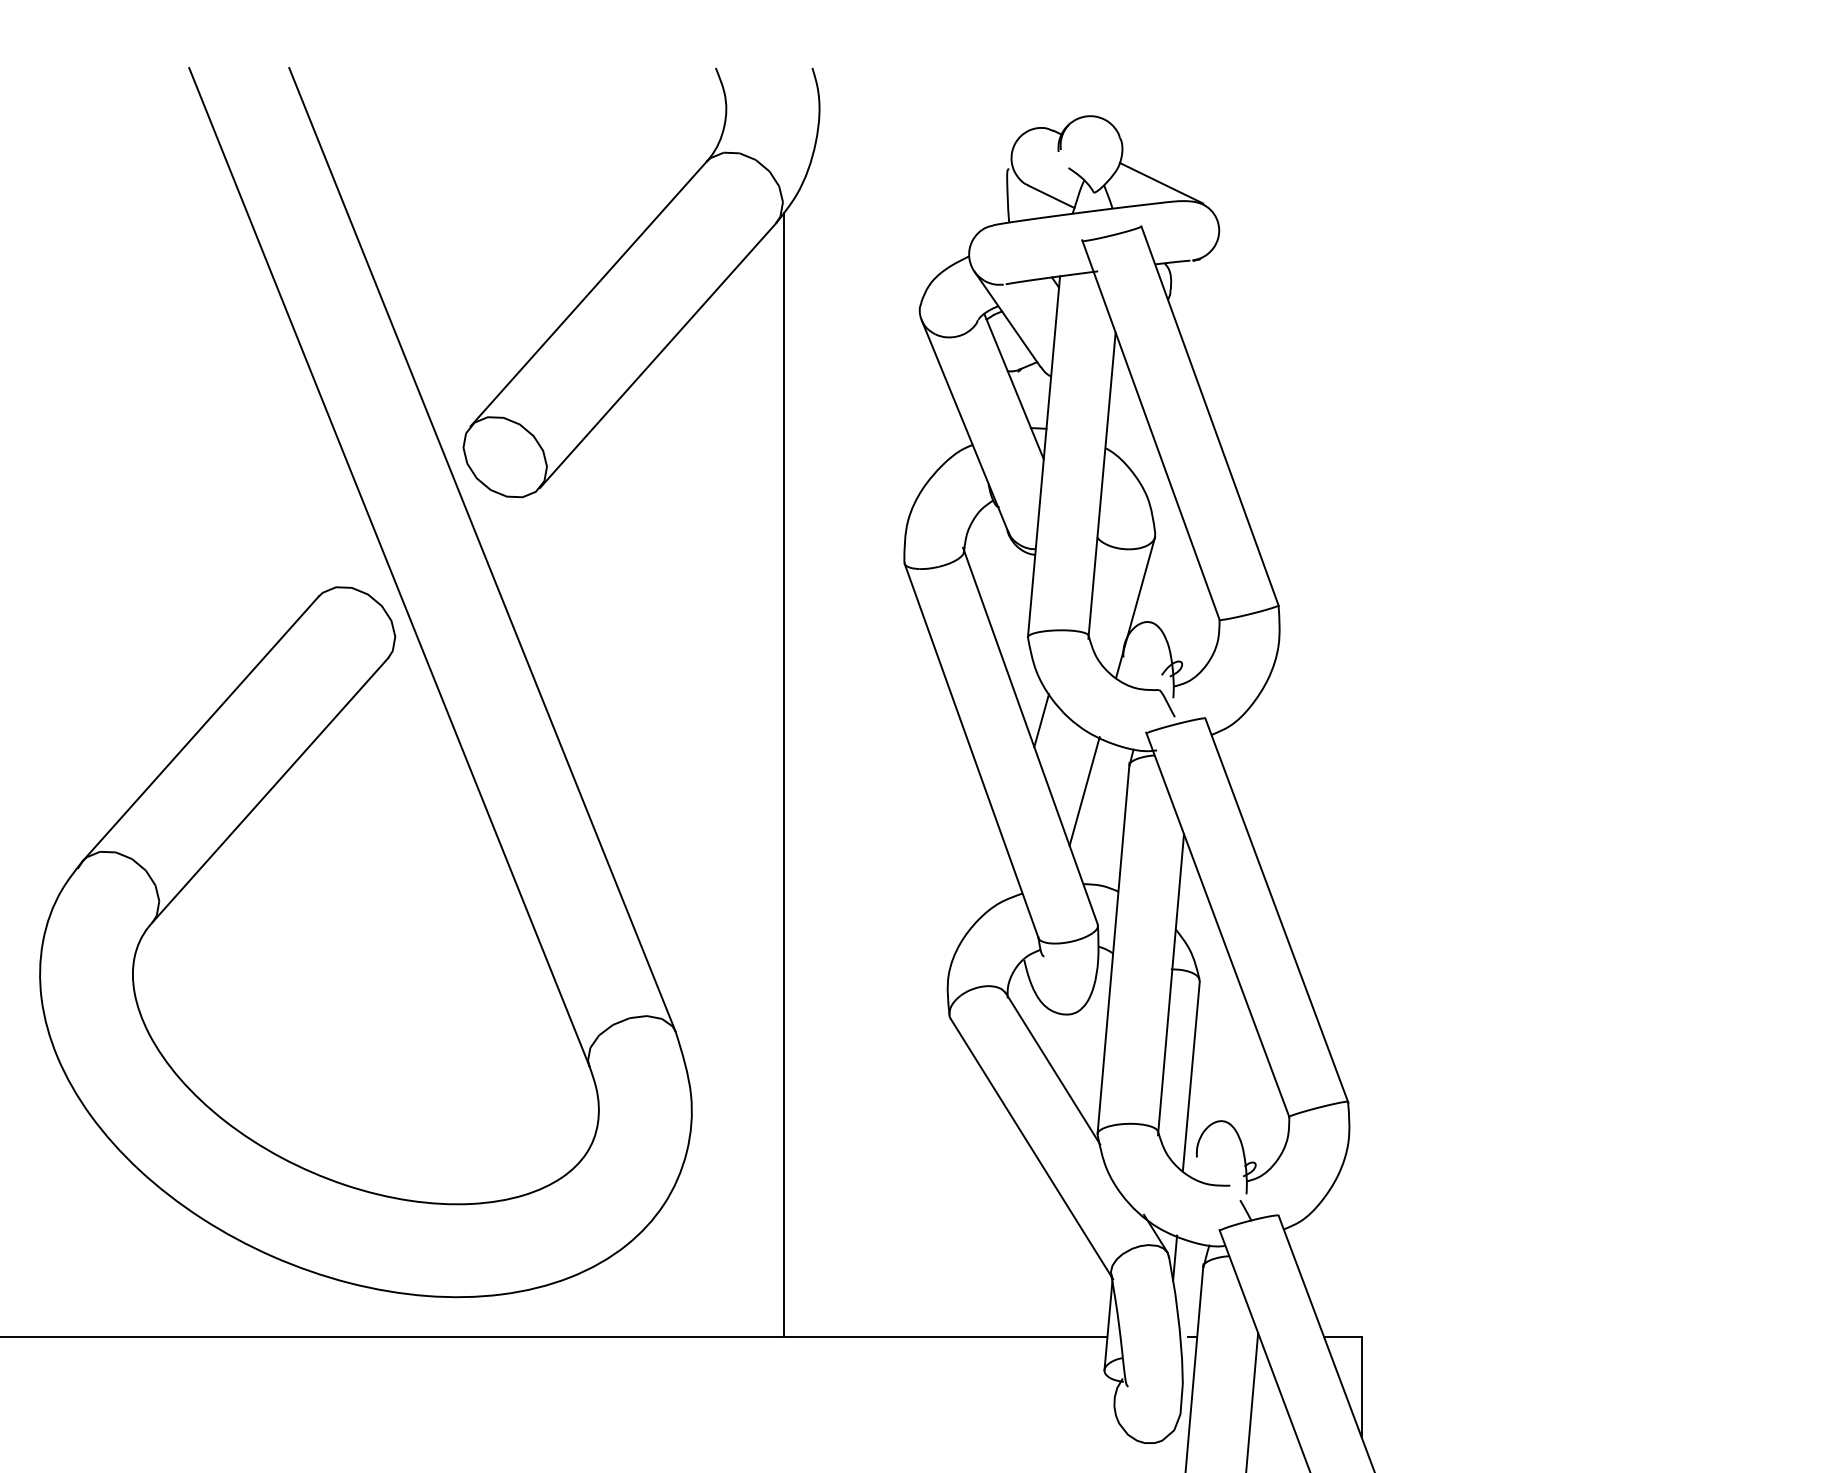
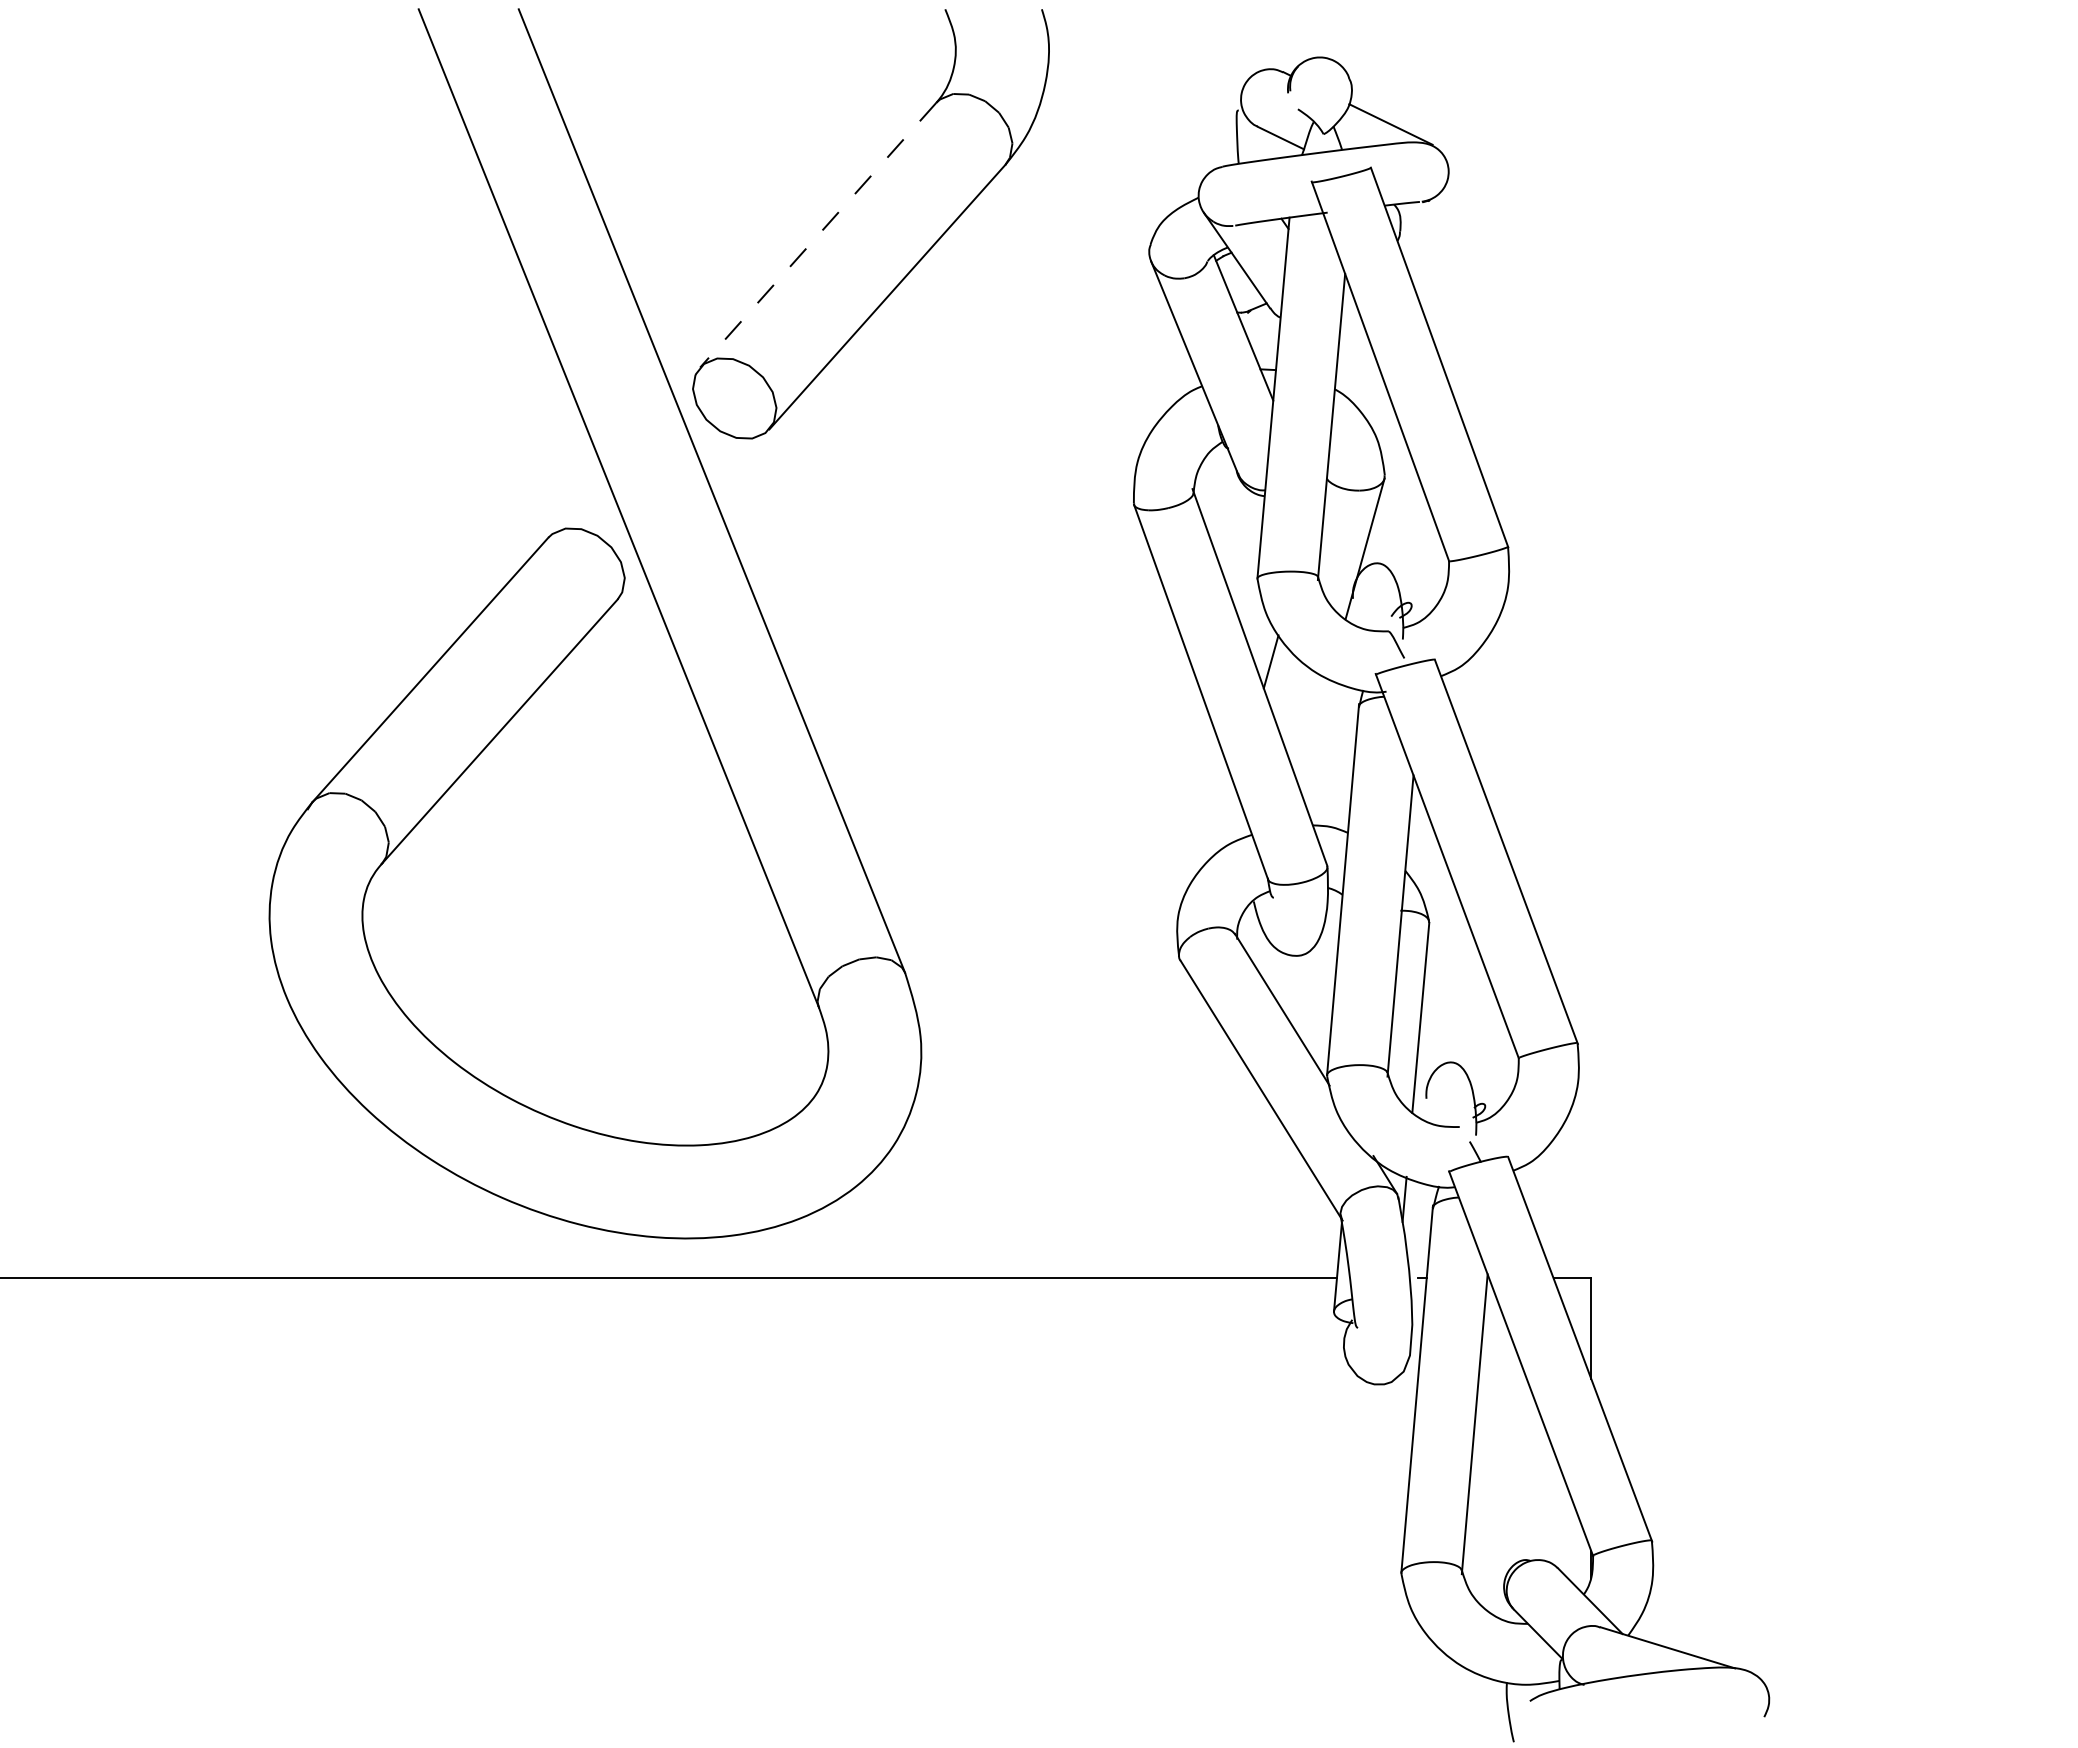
line: (588, 294) -> (817, 235), solid -> dashed
line: (784, 774) -> (1013, 715), removed
line: (1085, 791) -> (1314, 732), removed

